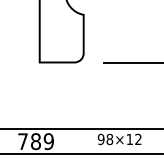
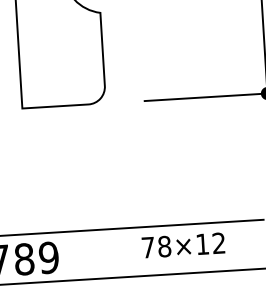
text: (100, 139) -> (146, 247), 98×12 -> 78×12

